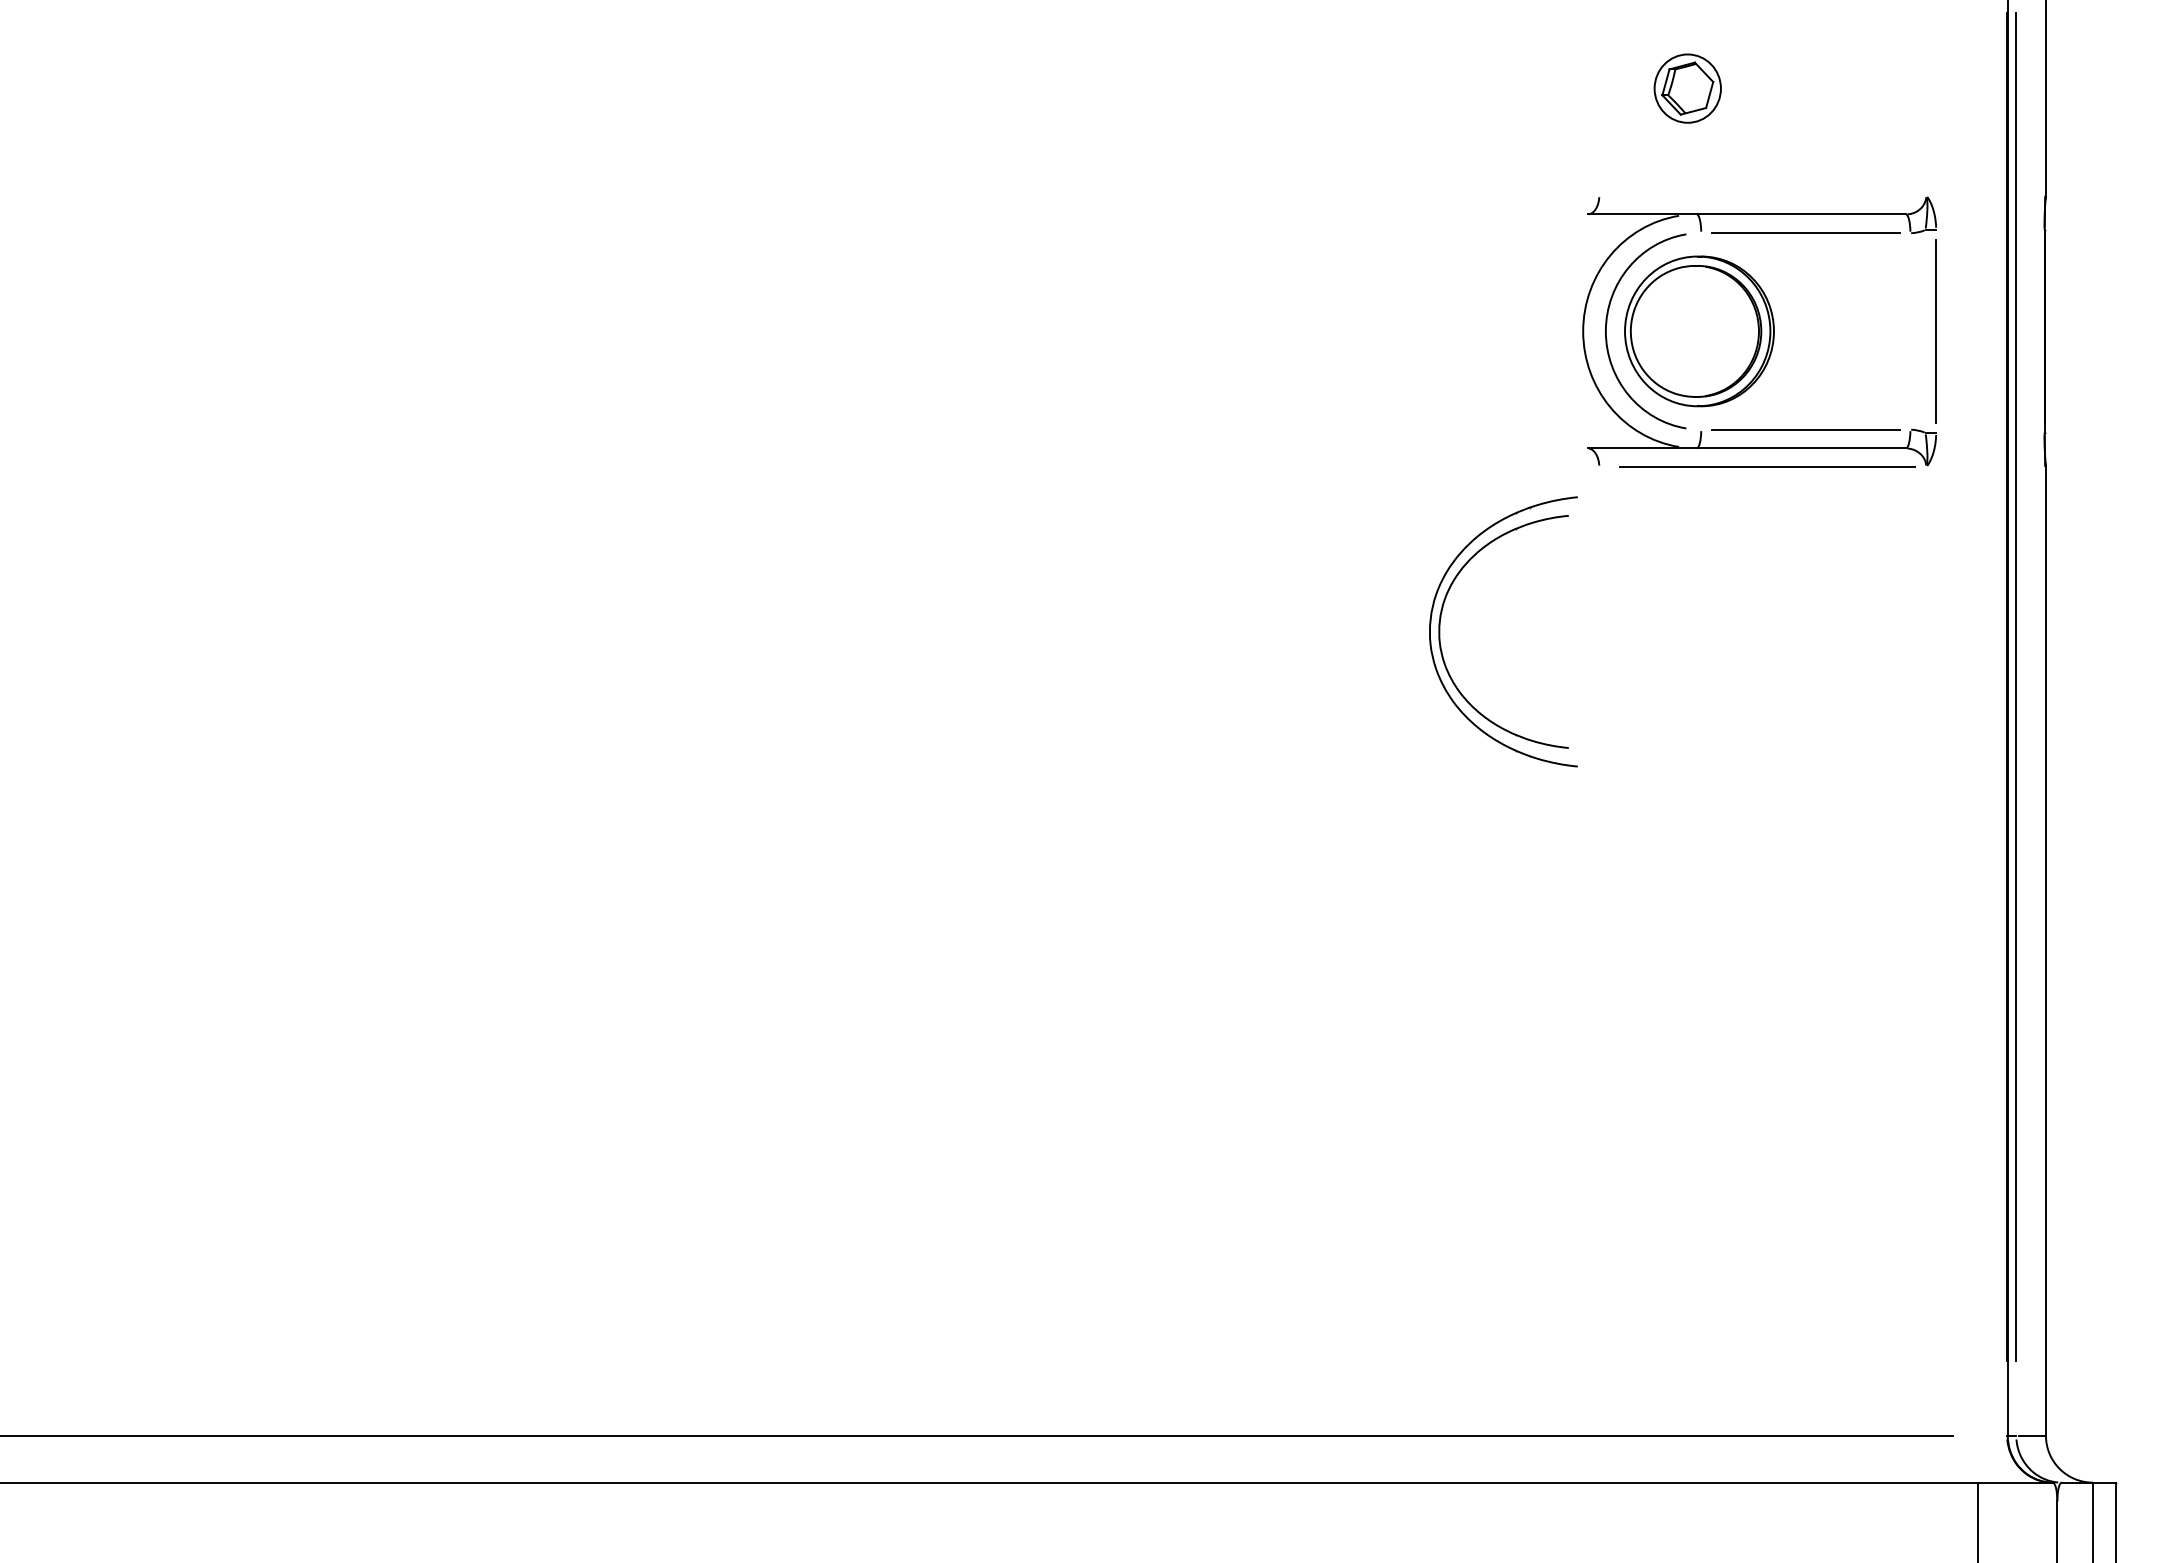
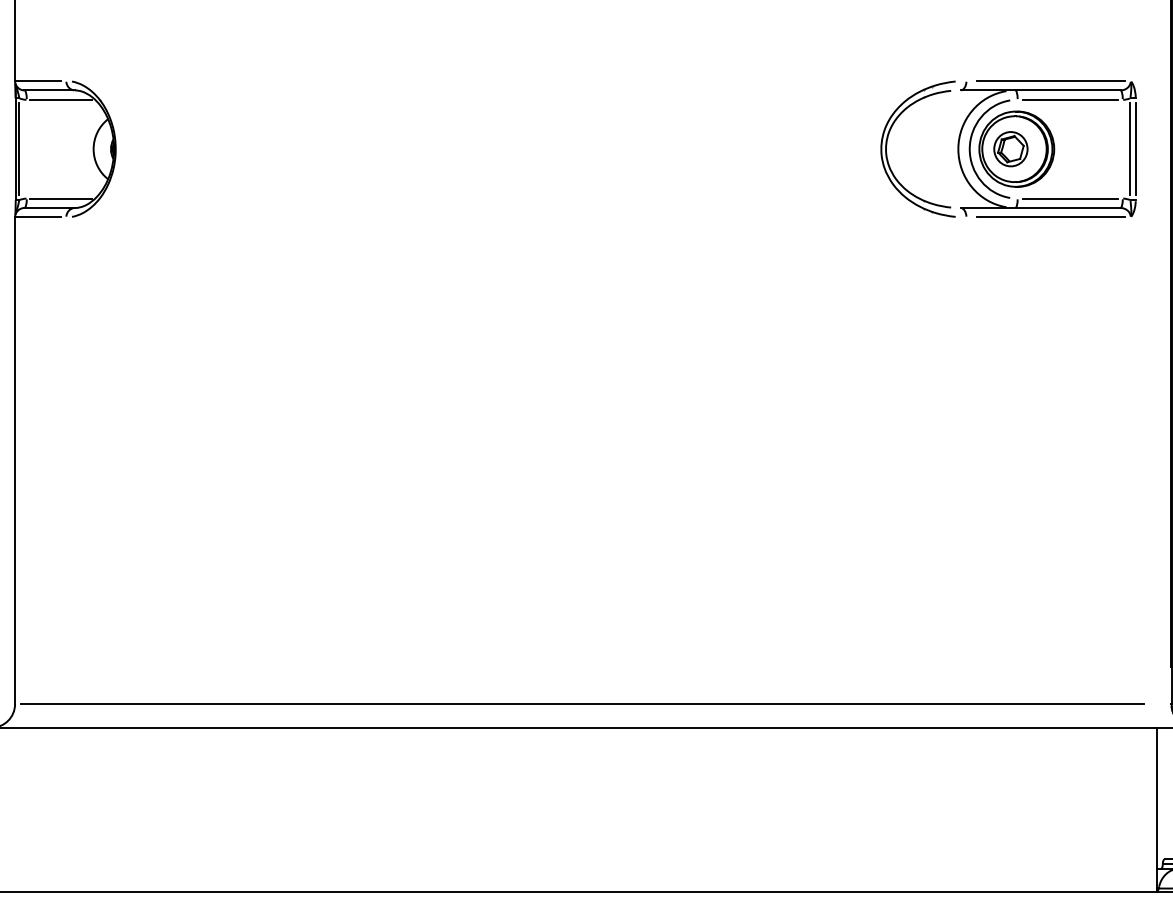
part: (1686, 89) -> (1010, 149), moved
line: (1766, 196) -> (1050, 81), added
line: (1925, 331) -> (1130, 149), added
part: (1442, 624) -> (887, 145), moved

